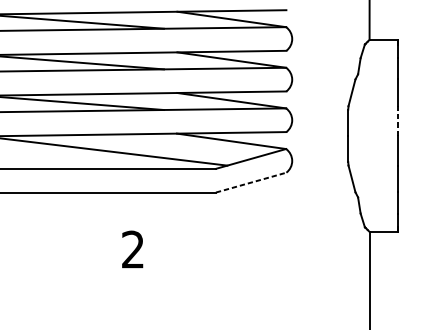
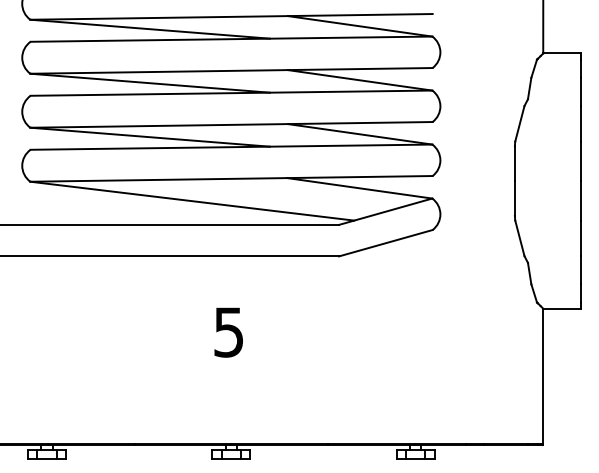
line: (398, 121) -> (581, 161), dashed -> solid
line: (250, 182) -> (385, 243), dashed -> solid
text: (132, 249) -> (228, 332), 2 -> 5

